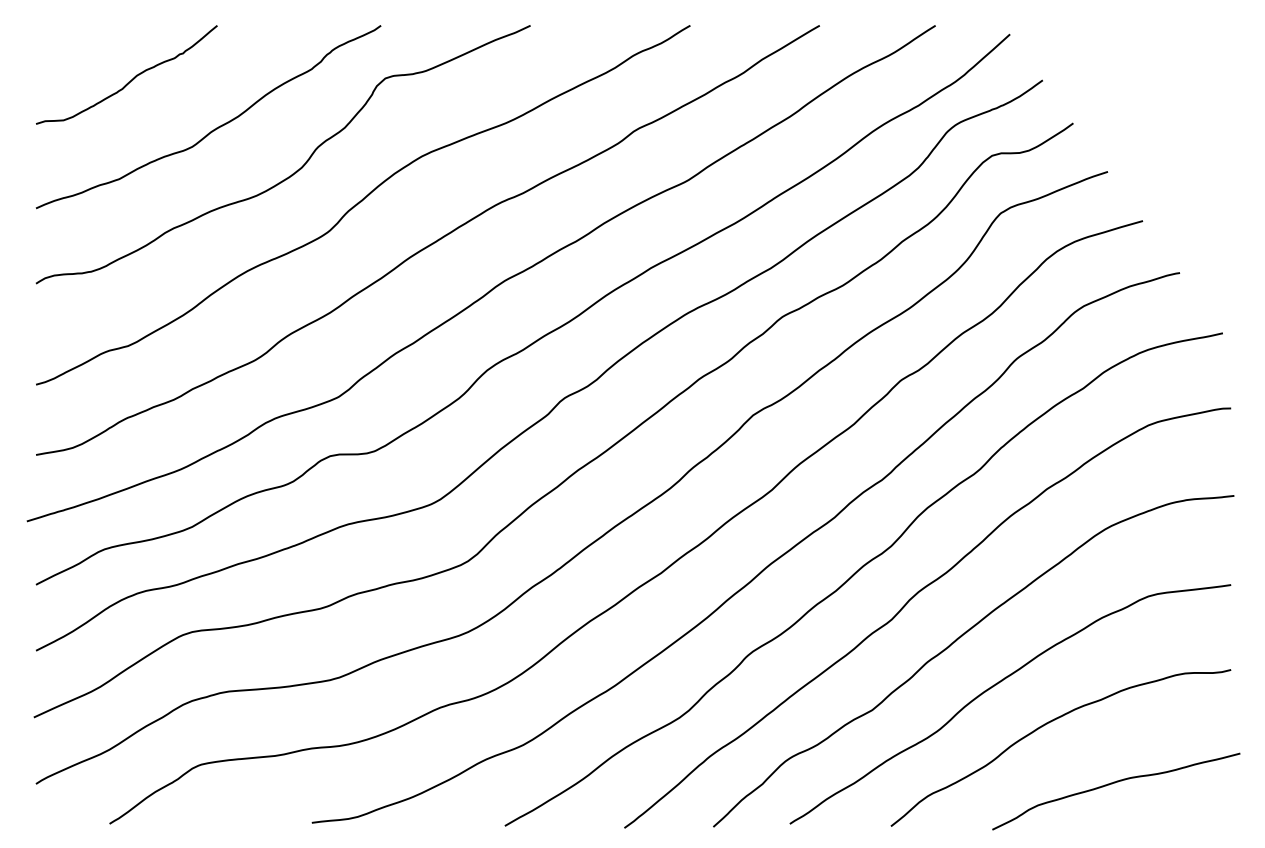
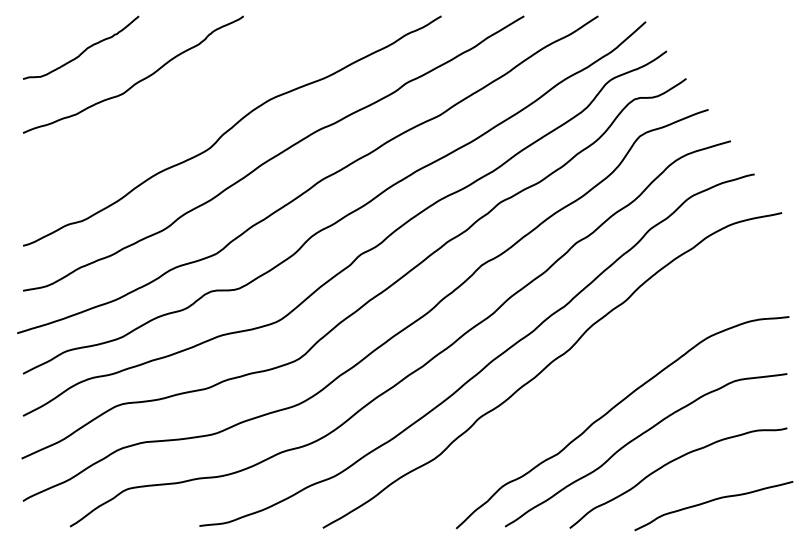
curve: (297, 168) -> (190, 107), removed
curve: (912, 599) -> (583, 383), removed

